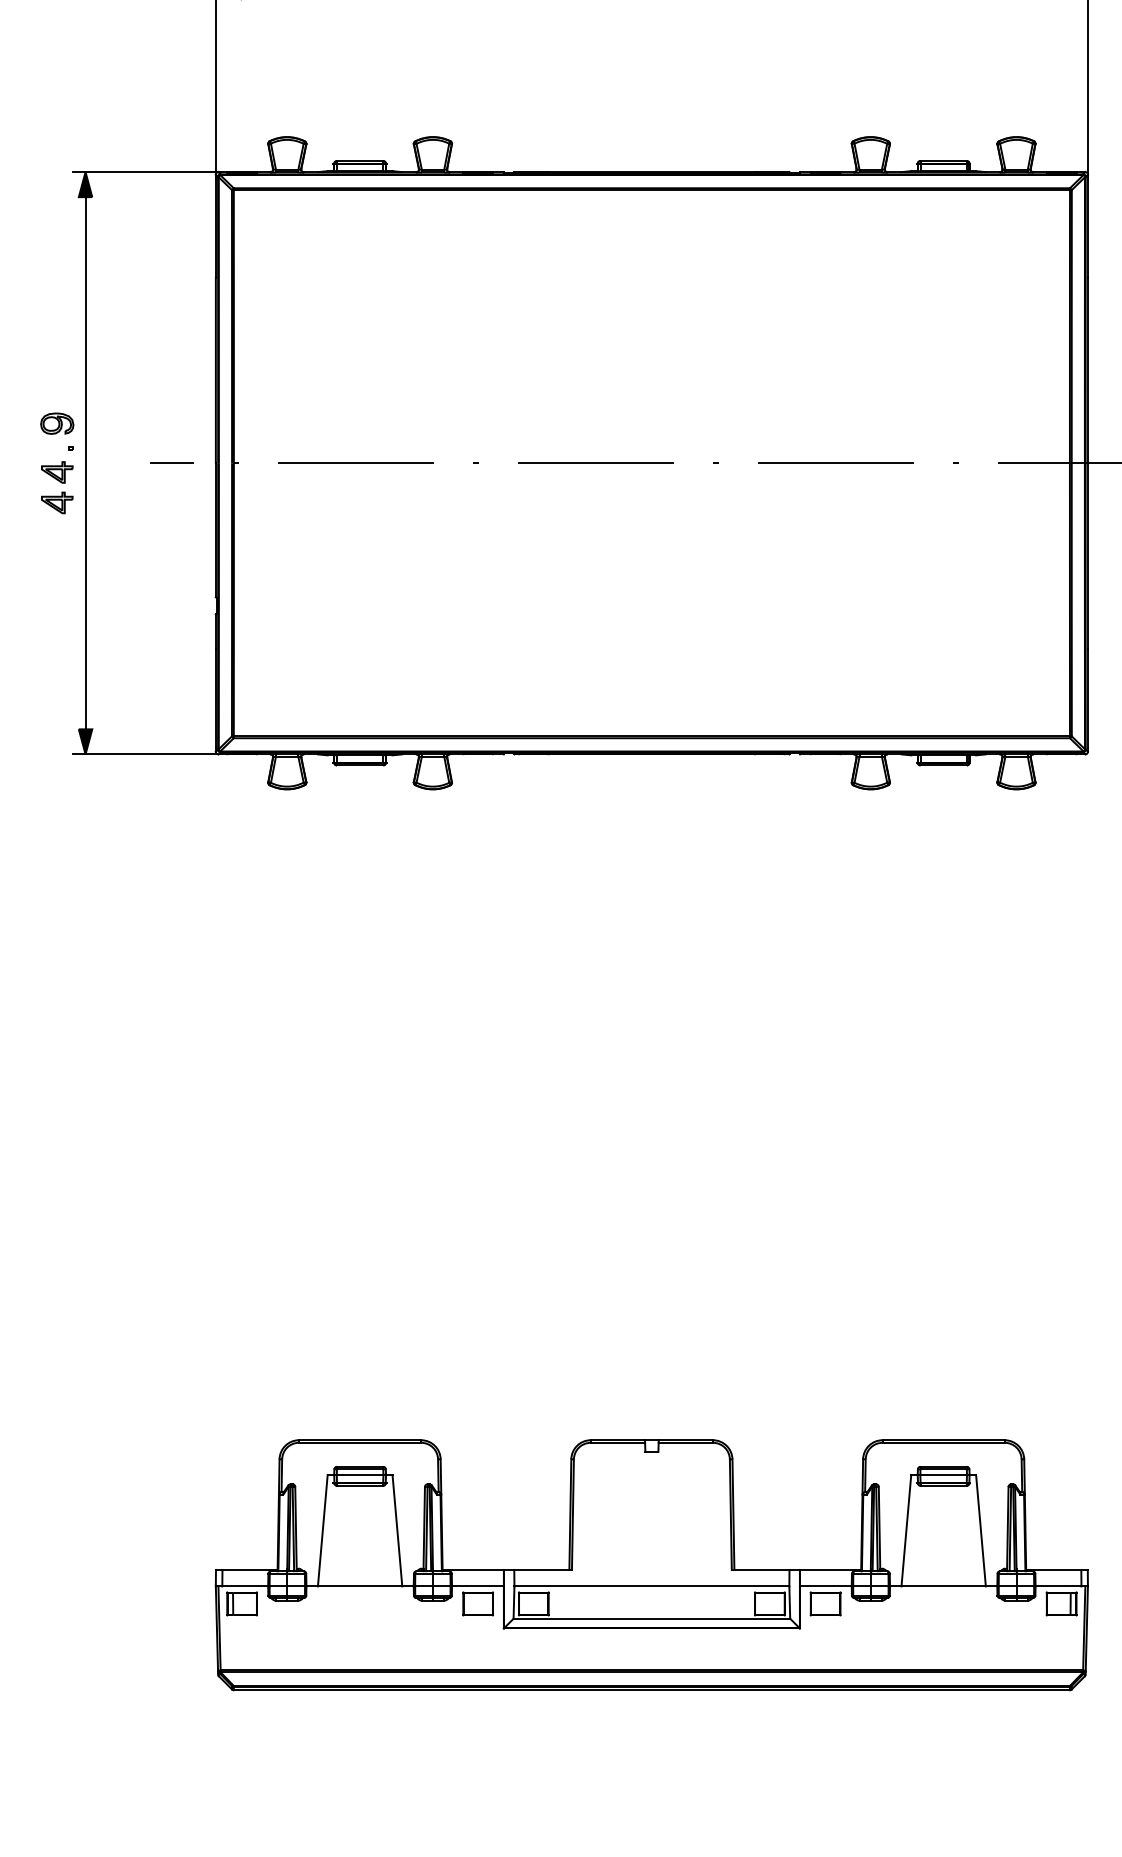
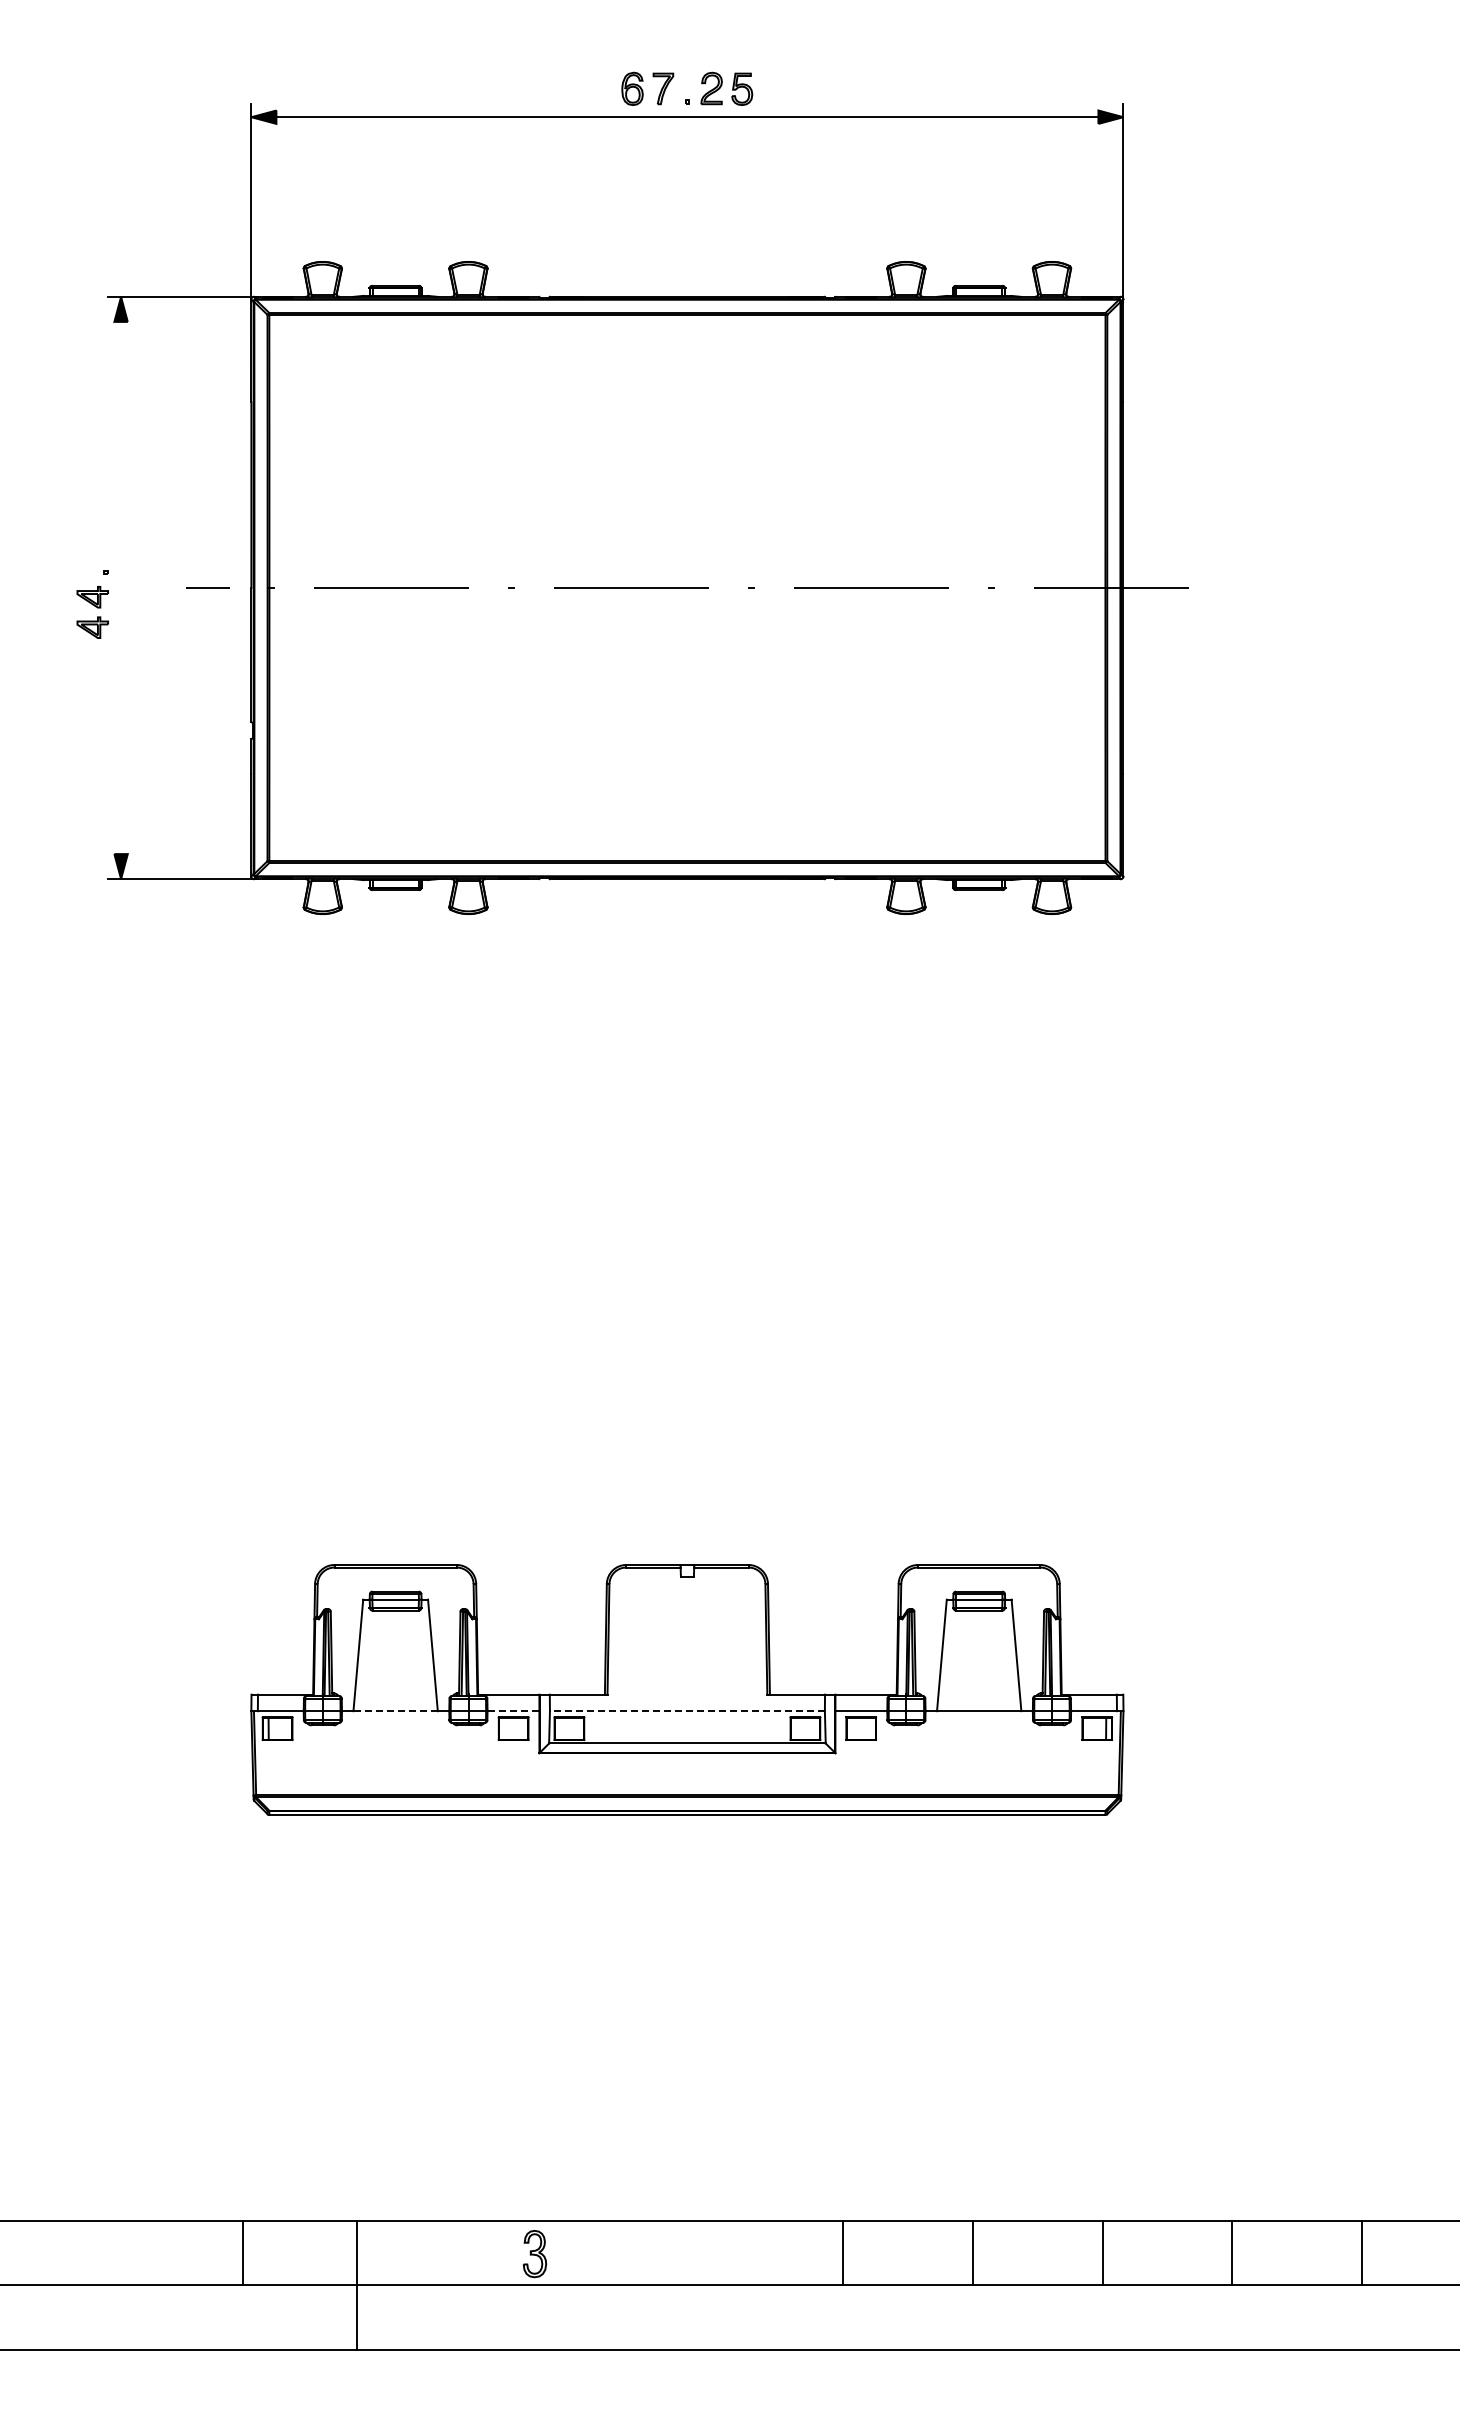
part: (56, 423) -> (92, 548), removed
line: (85, 462) -> (121, 587), removed
line: (359, 1586) -> (395, 1711), solid -> dashed
line: (477, 1586) -> (513, 1711), solid -> dashed
line: (650, 1586) -> (686, 1711), solid -> dashed

